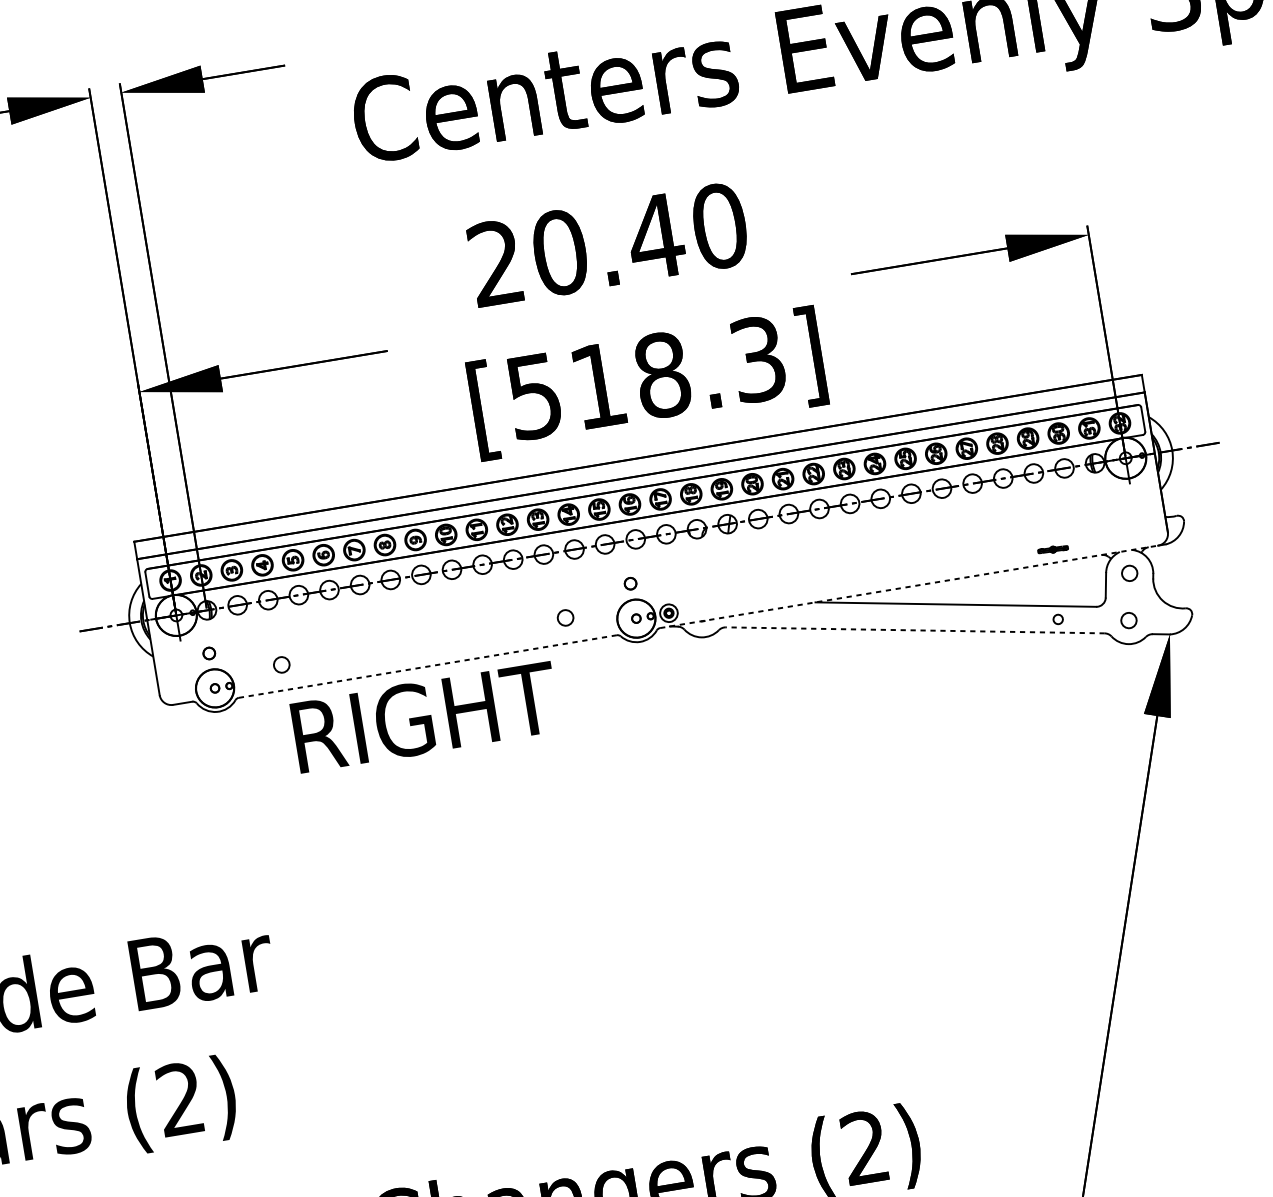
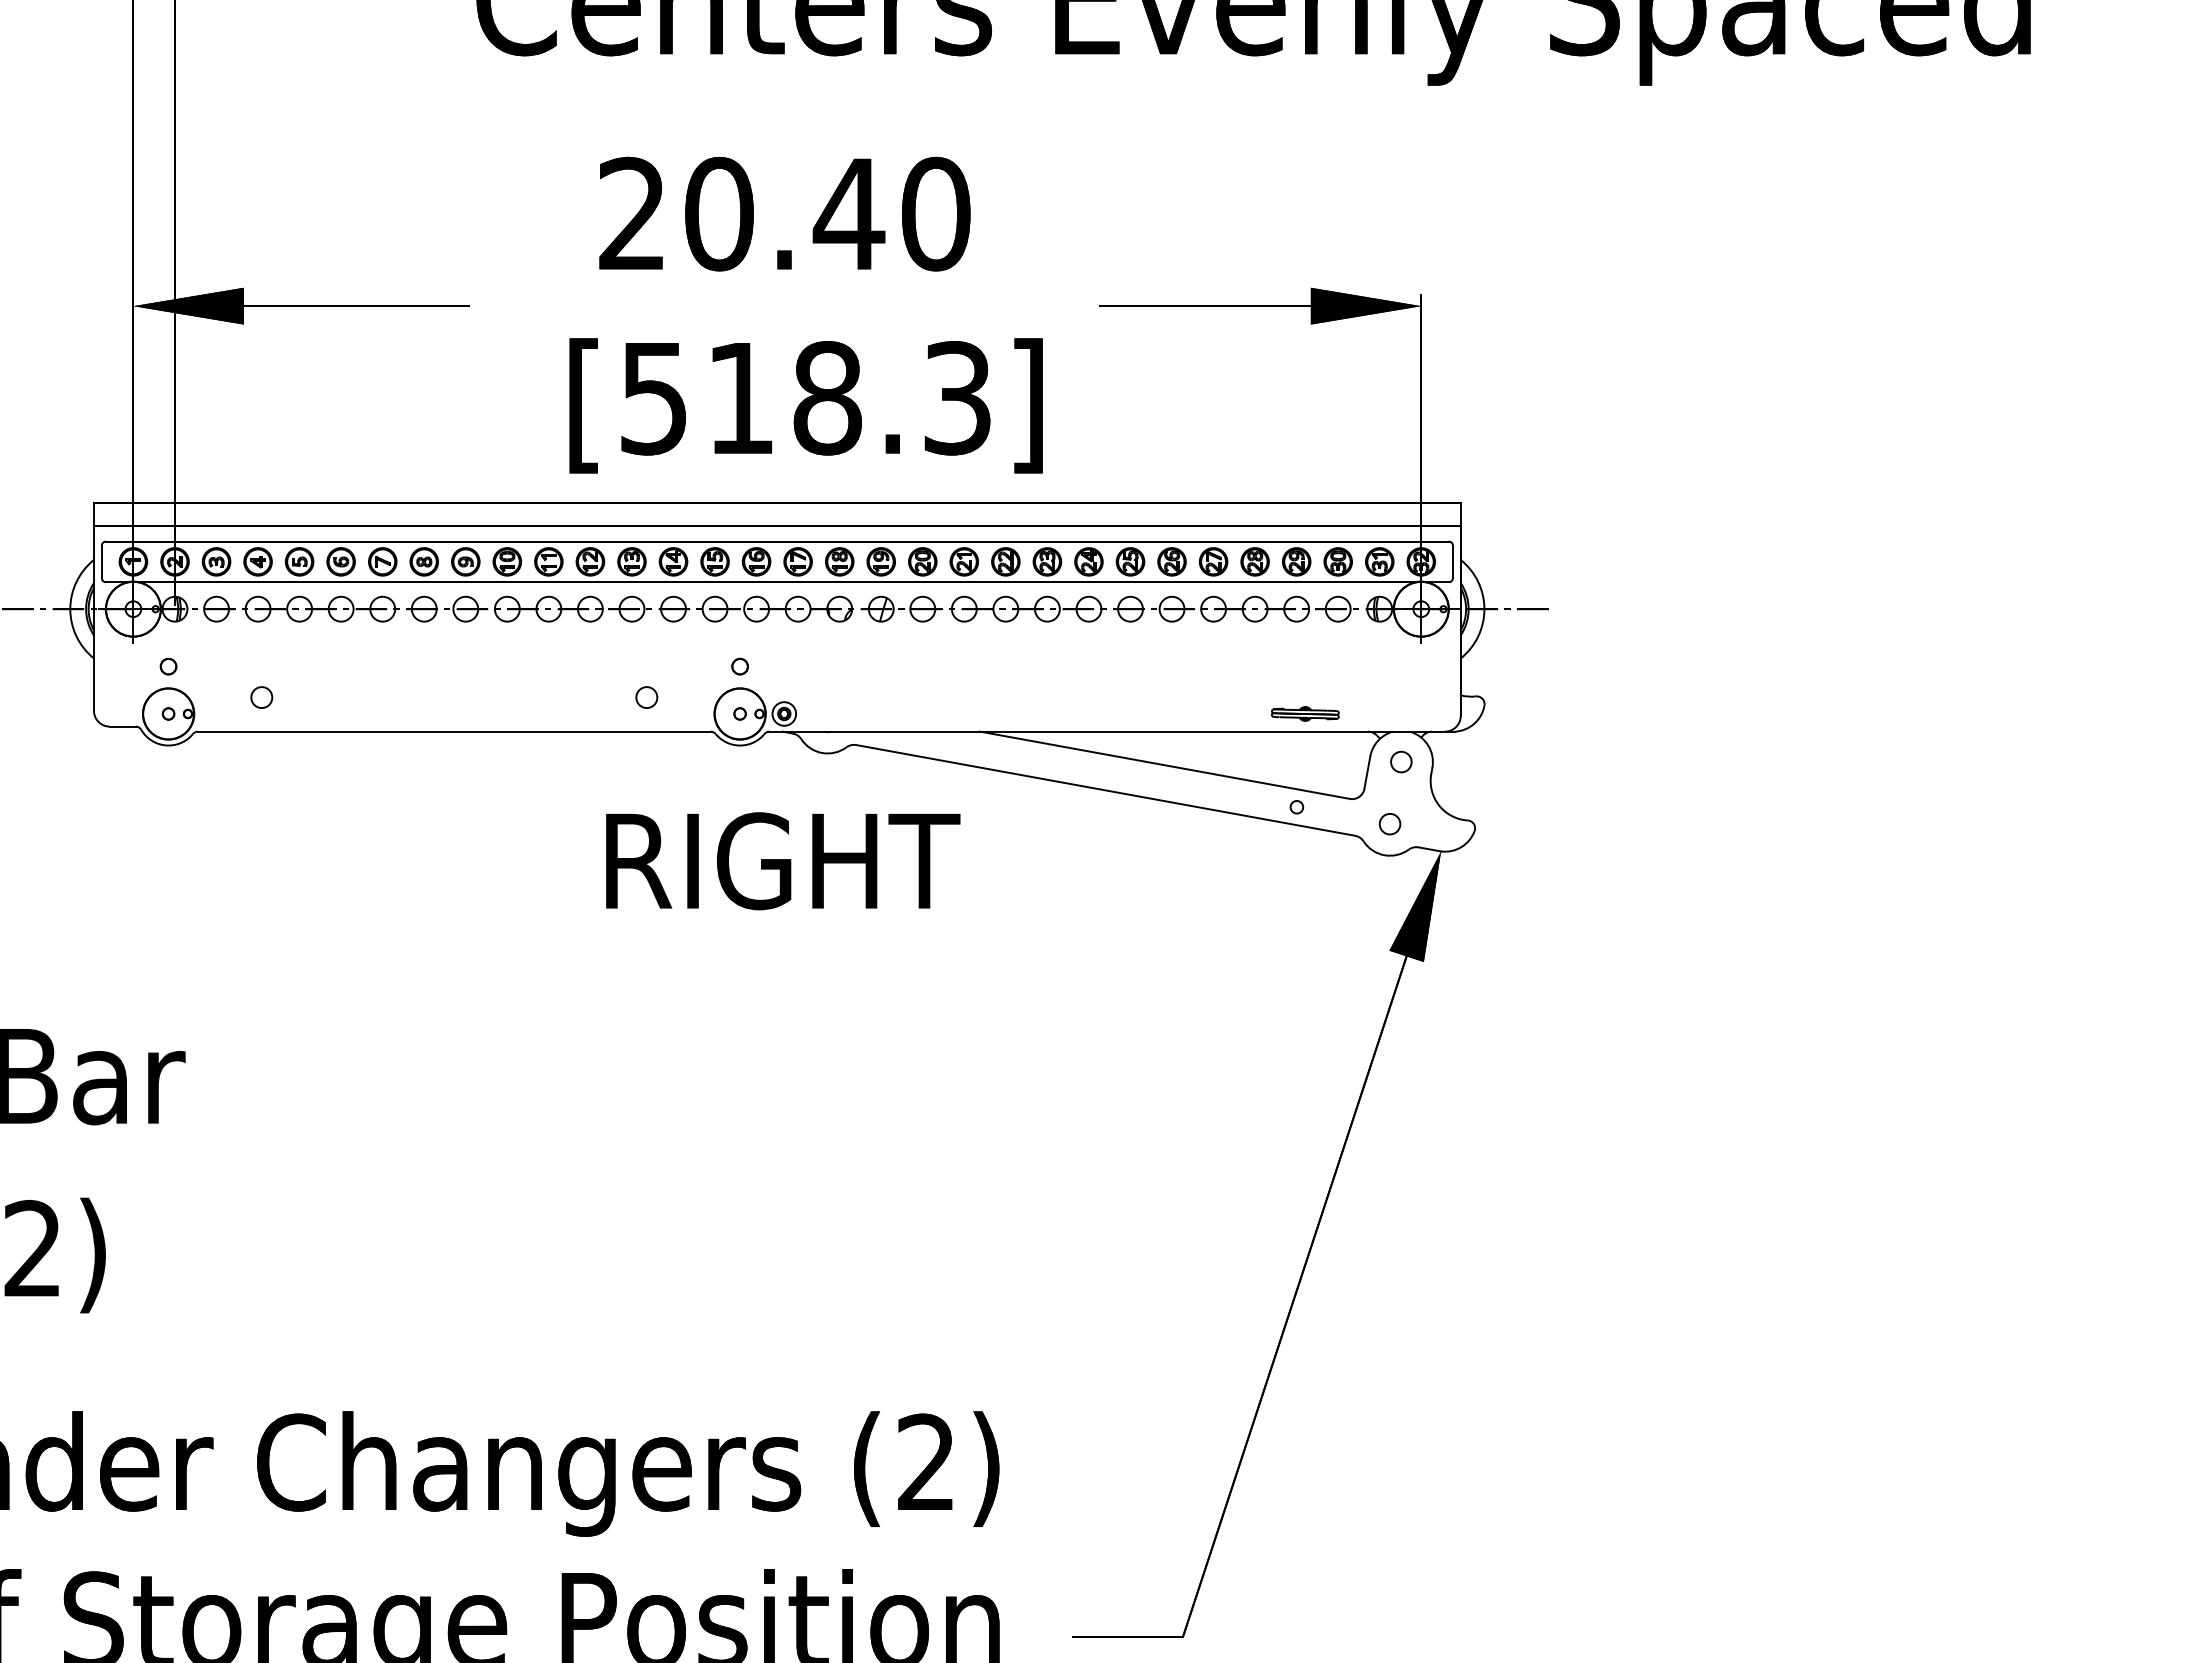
part: (1053, 549) -> (1305, 713), size x1.67
line: (909, 586) -> (1107, 731), dashed -> solid
line: (915, 630) -> (1105, 790), dashed -> solid
line: (427, 666) -> (454, 731), dashed -> solid
text: (425, 717) -> (783, 861), moved

